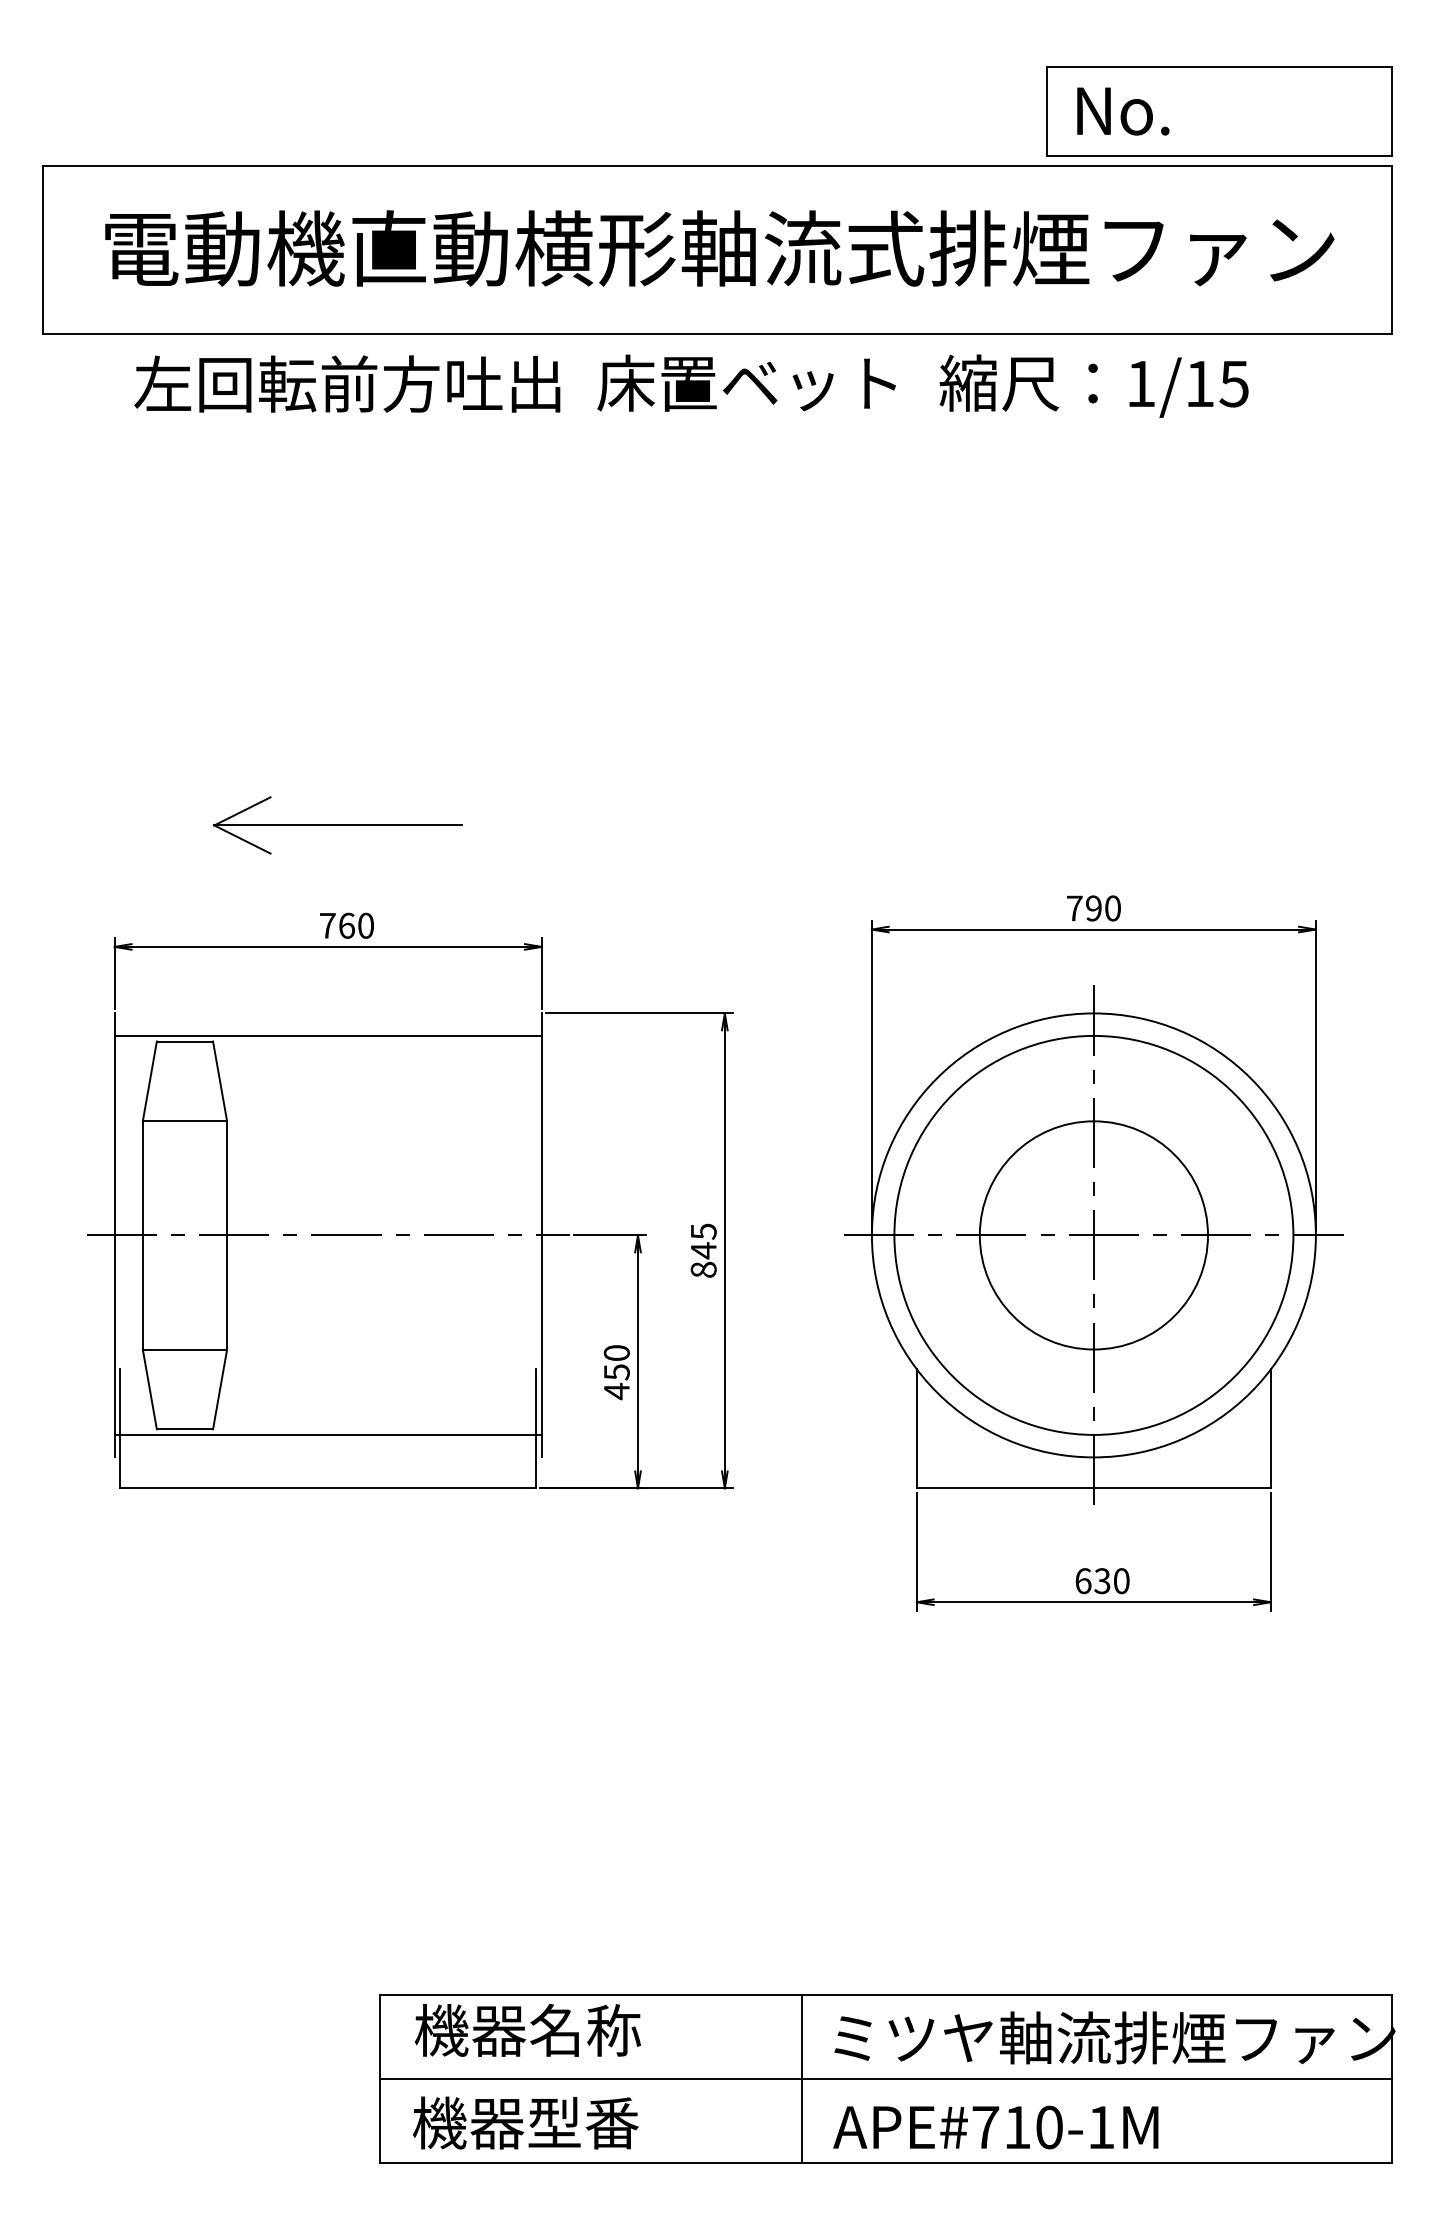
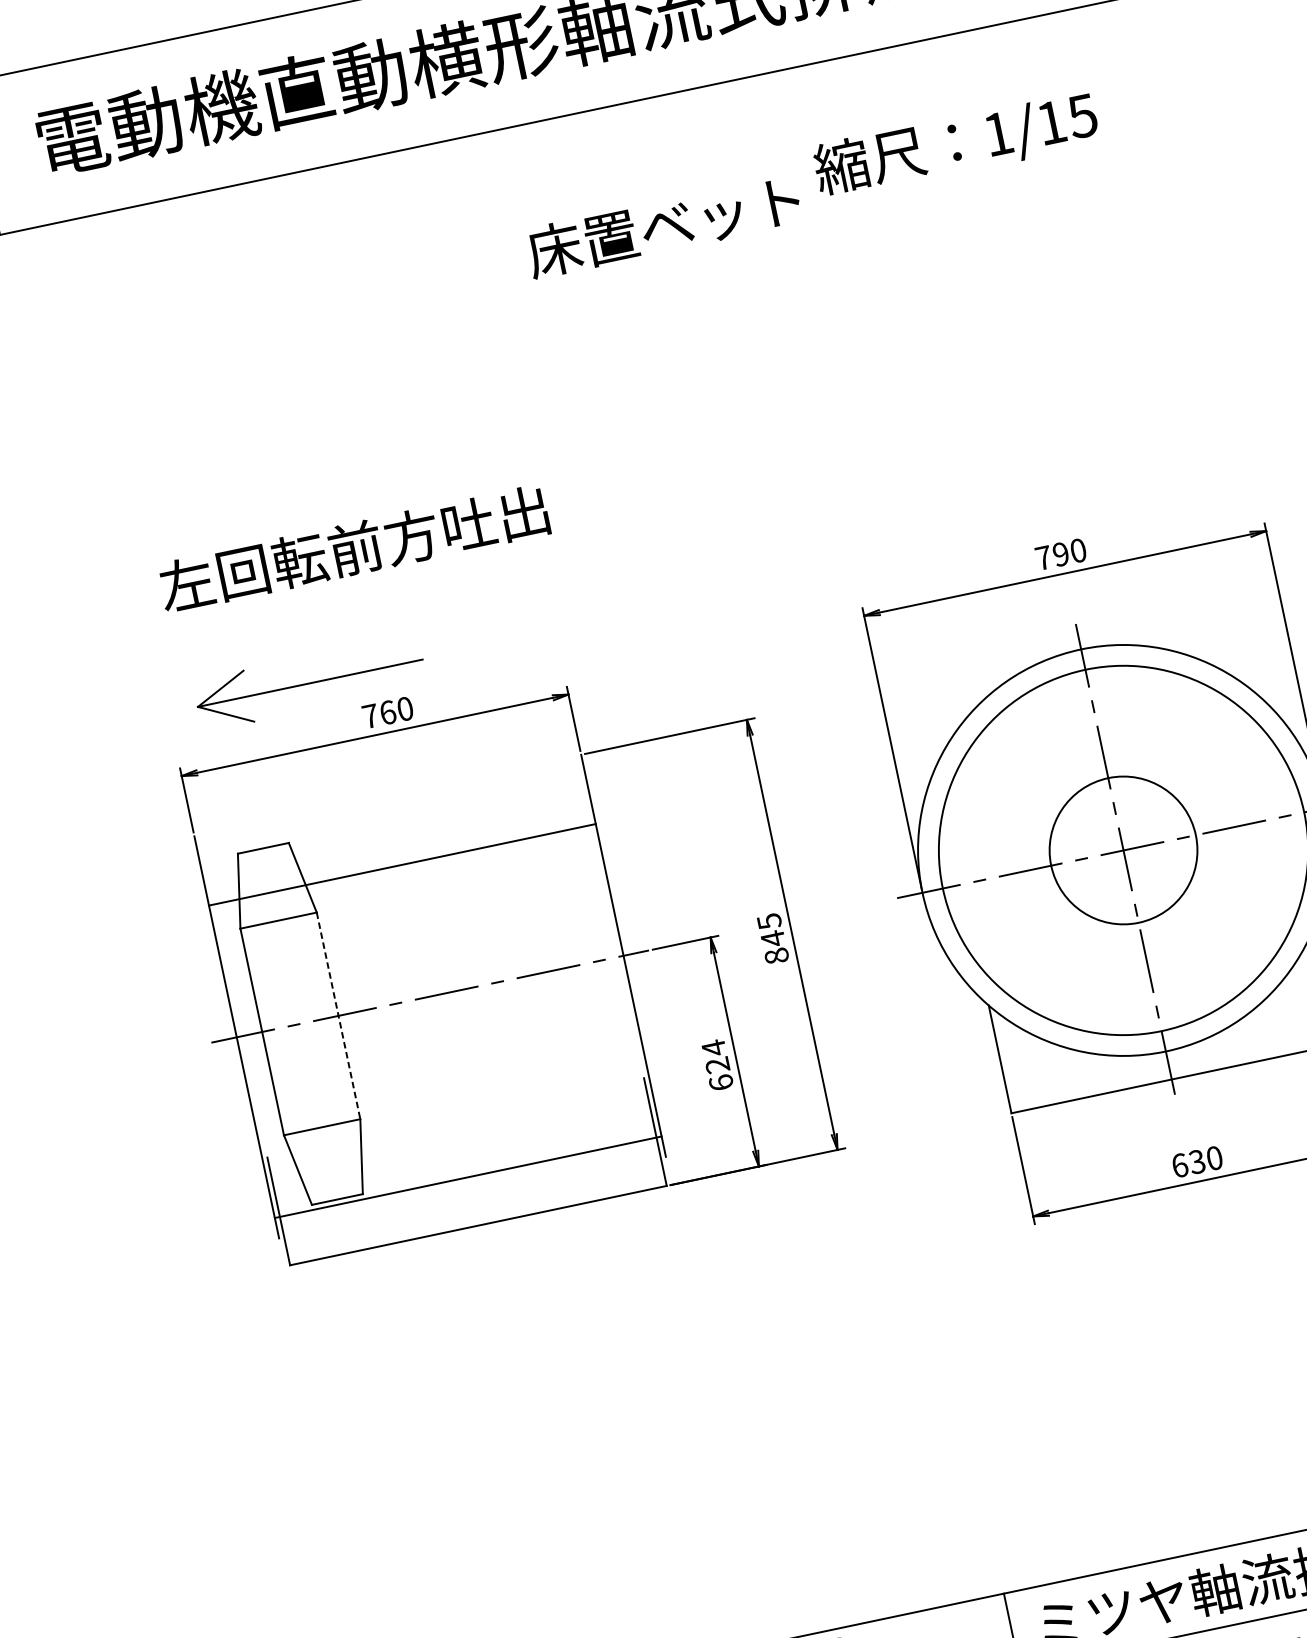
text: (746, 382) -> (663, 225), moved
text: (347, 383) -> (353, 548), moved
text: (1093, 385) -> (955, 144), moved
part: (337, 825) -> (309, 683), moved
line: (327, 1035) -> (401, 864), moved
line: (227, 1235) -> (338, 1015), solid -> dashed
circle: (1093, 1235) -> (1123, 850), size x0.7
text: (616, 1372) -> (717, 1065), 450 -> 624

